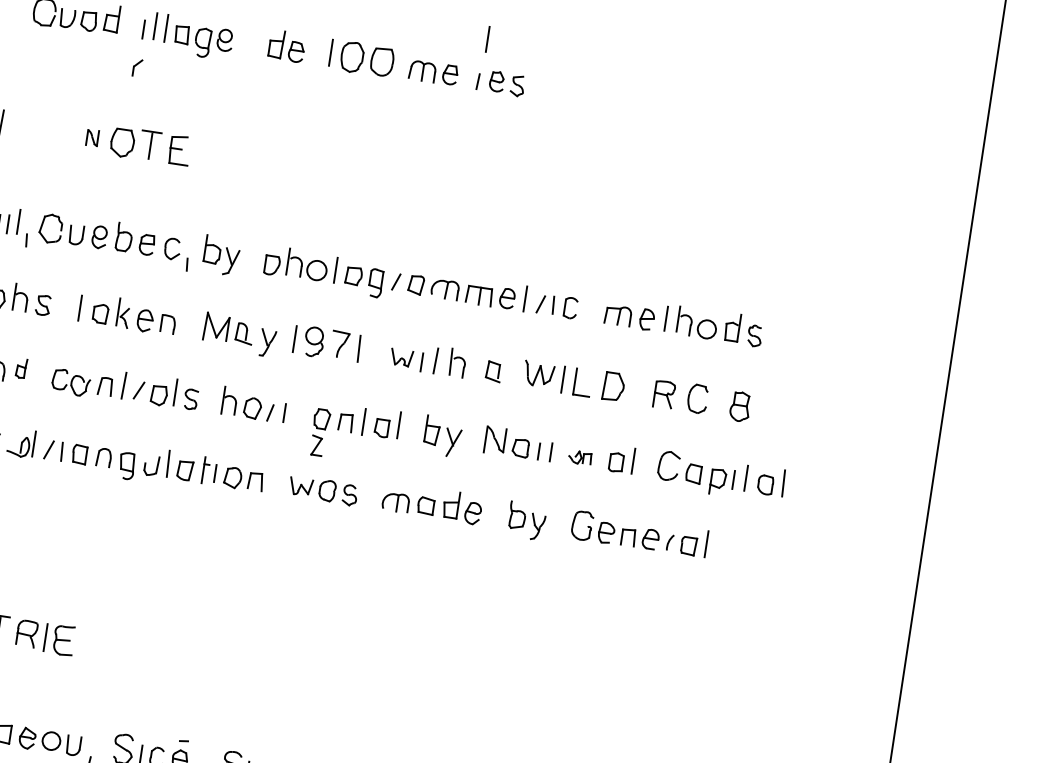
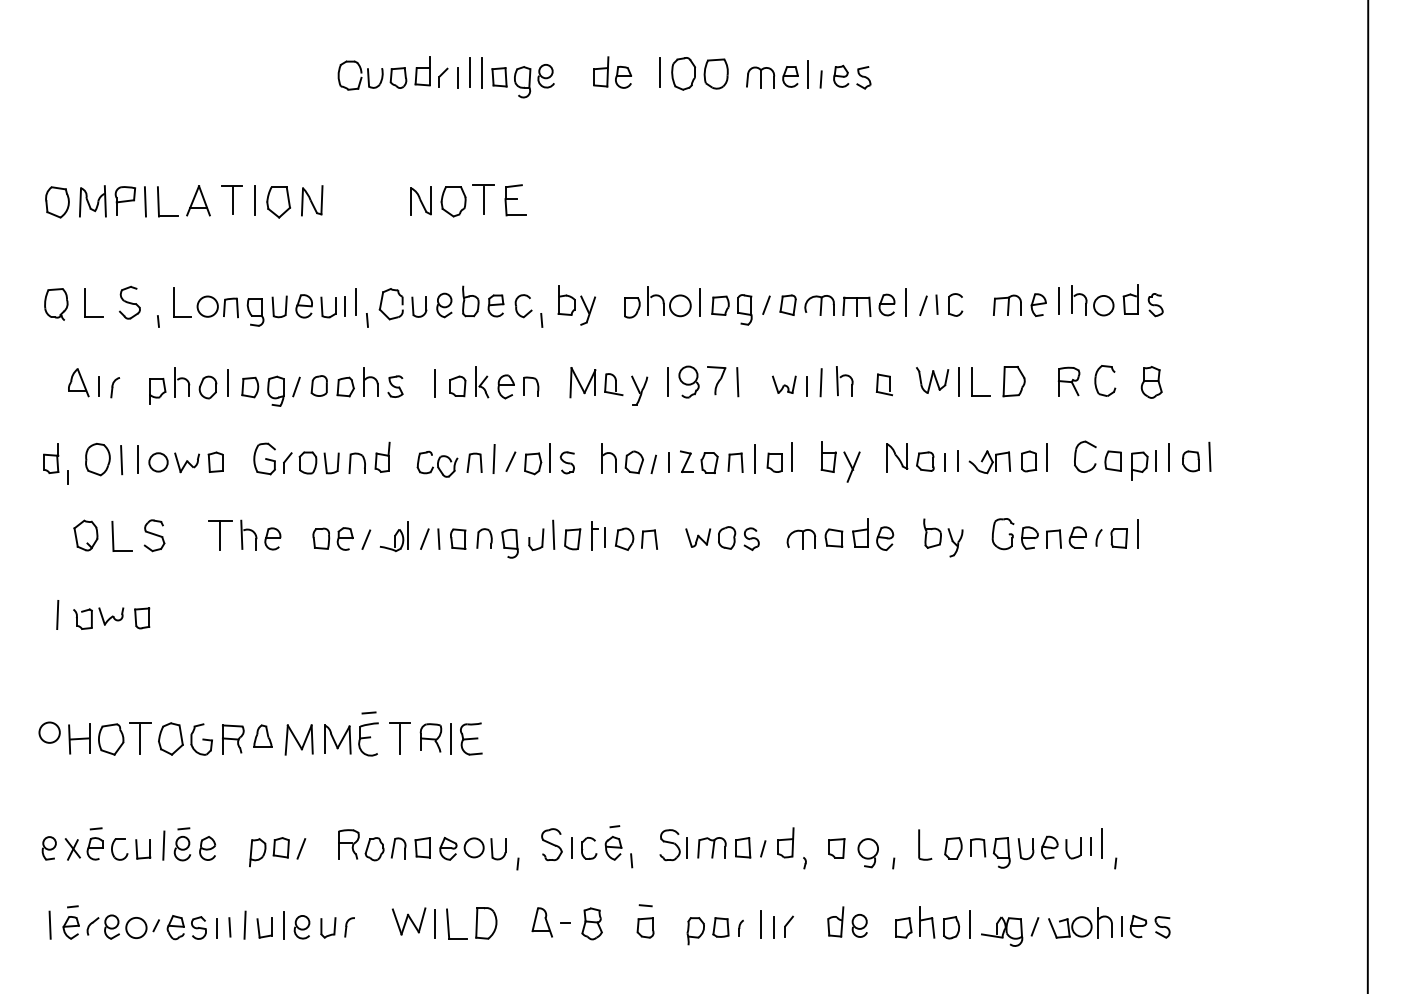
line: (487, 39) -> (807, 74), moved
part: (137, 67) -> (443, 77), moved
part: (92, 137) -> (420, 200), size x1.67
part: (21, 367) -> (382, 456), size x1.43
part: (316, 445) -> (686, 461), moved
part: (579, 457) -> (989, 462), size x1.67

